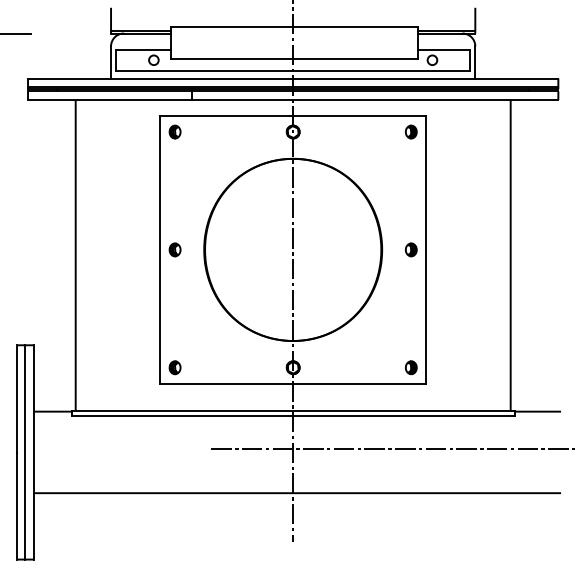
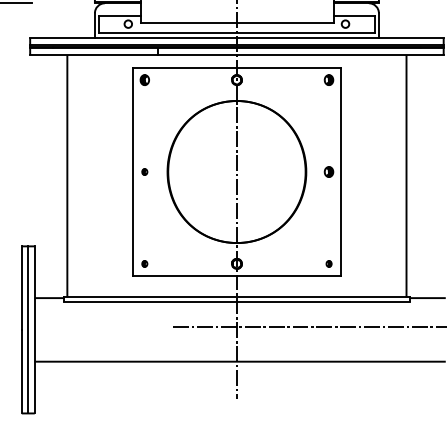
part: (174, 249) -> (144, 171), size x0.6
part: (174, 367) -> (144, 263), size x0.6
part: (411, 367) -> (329, 263), size x0.6

